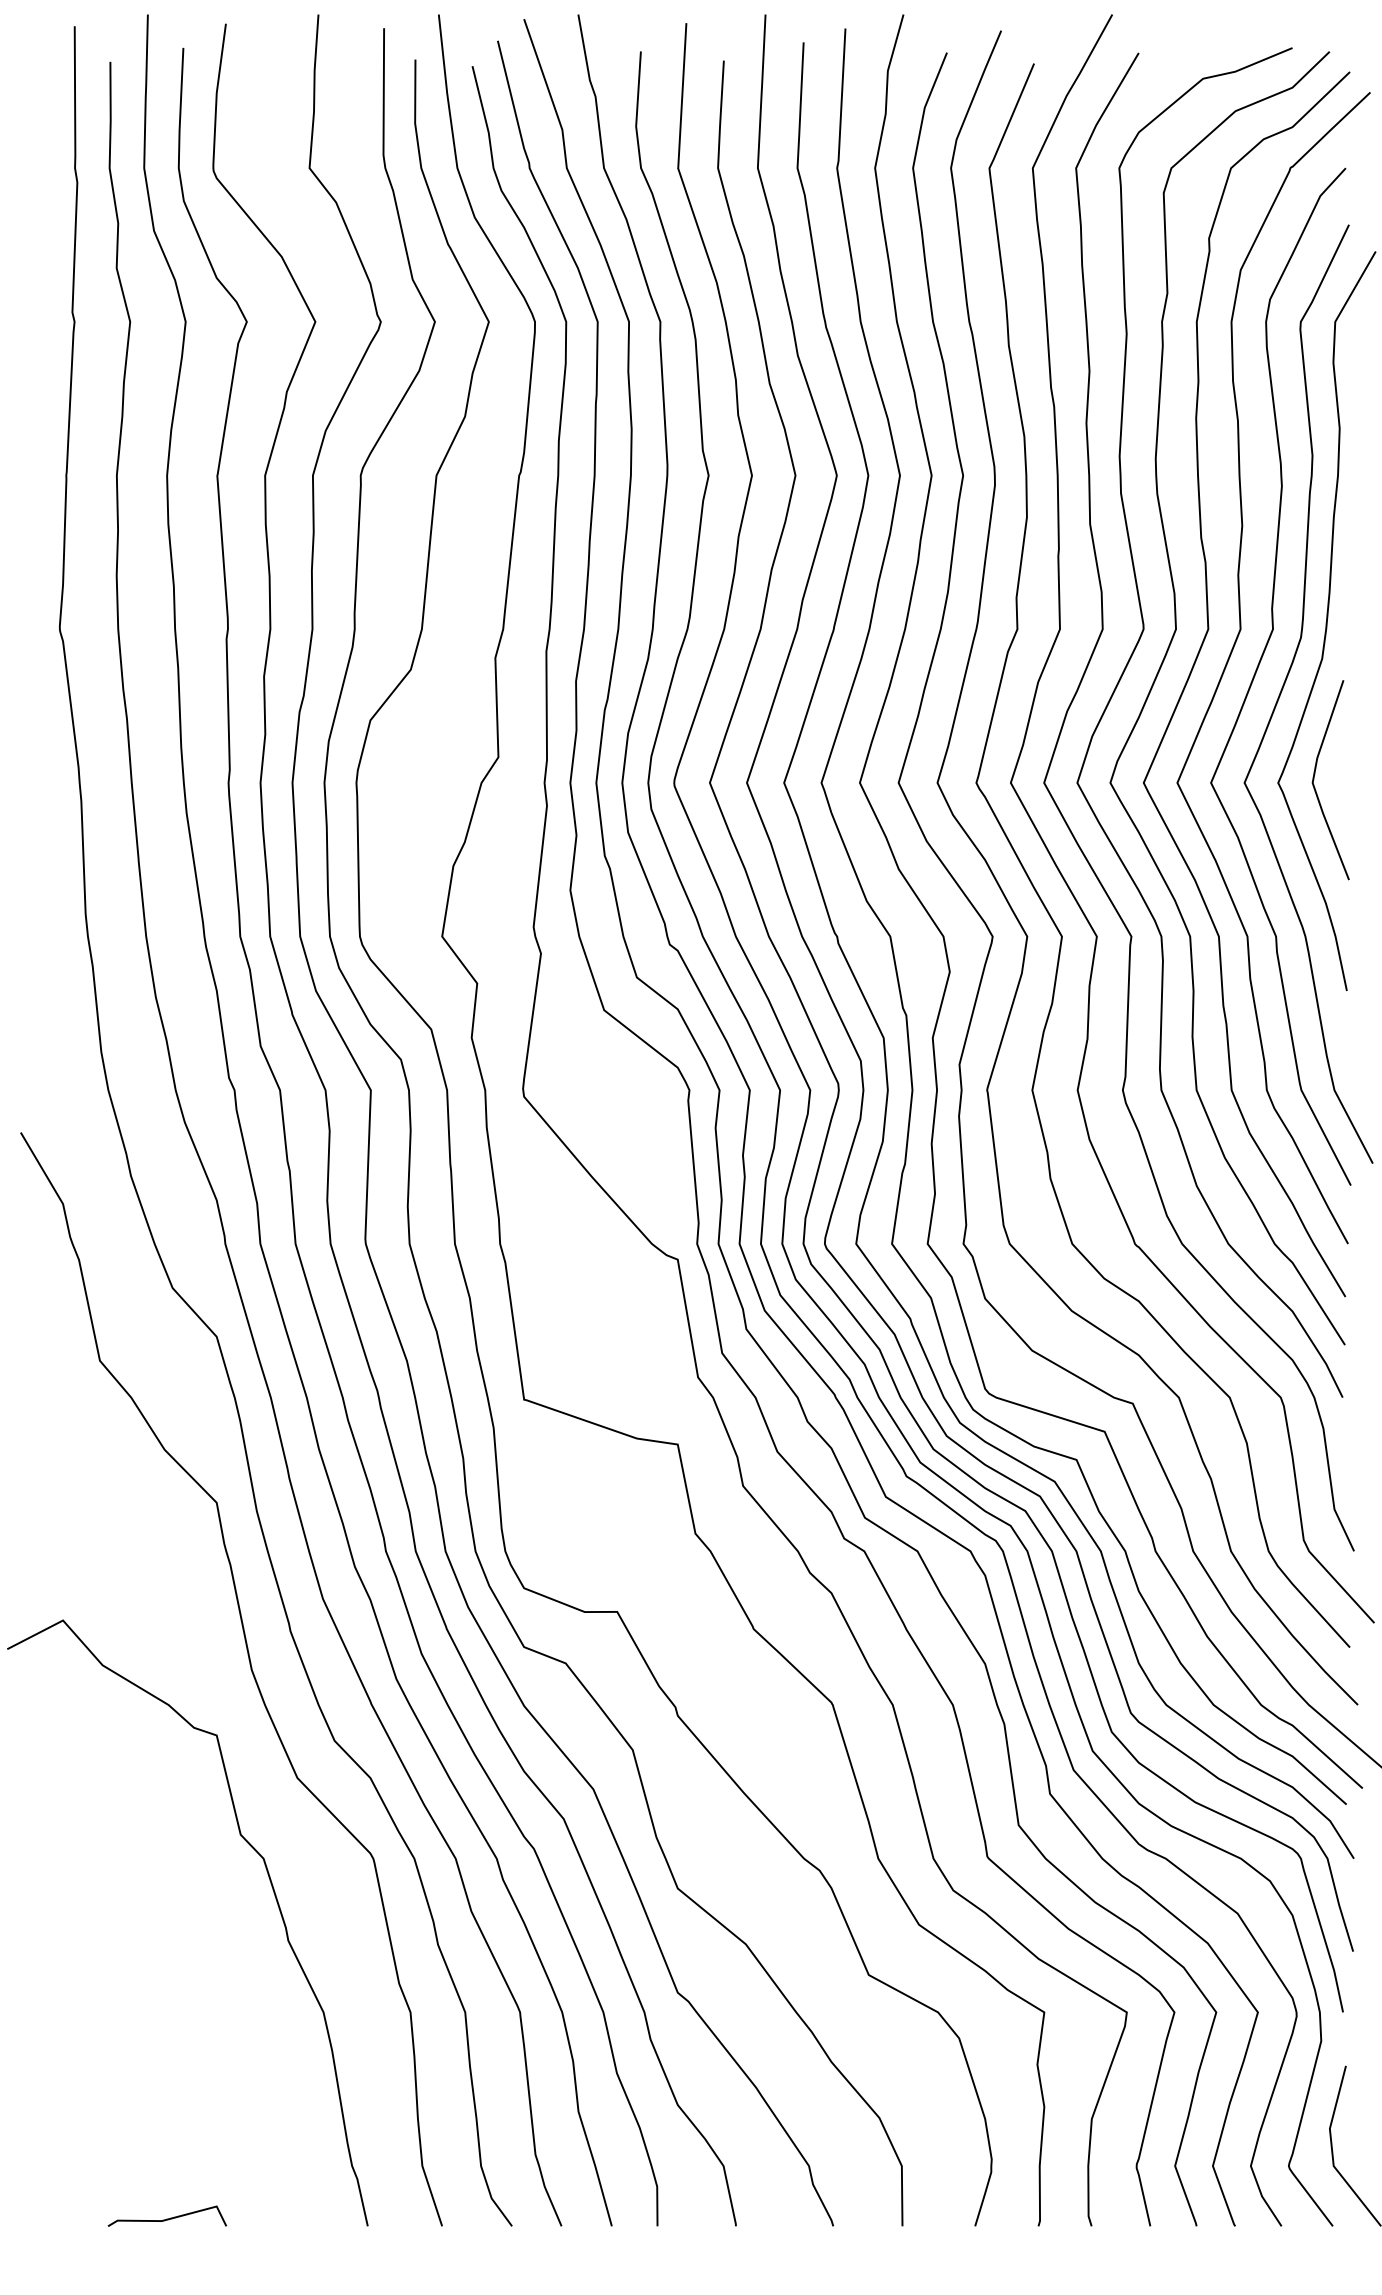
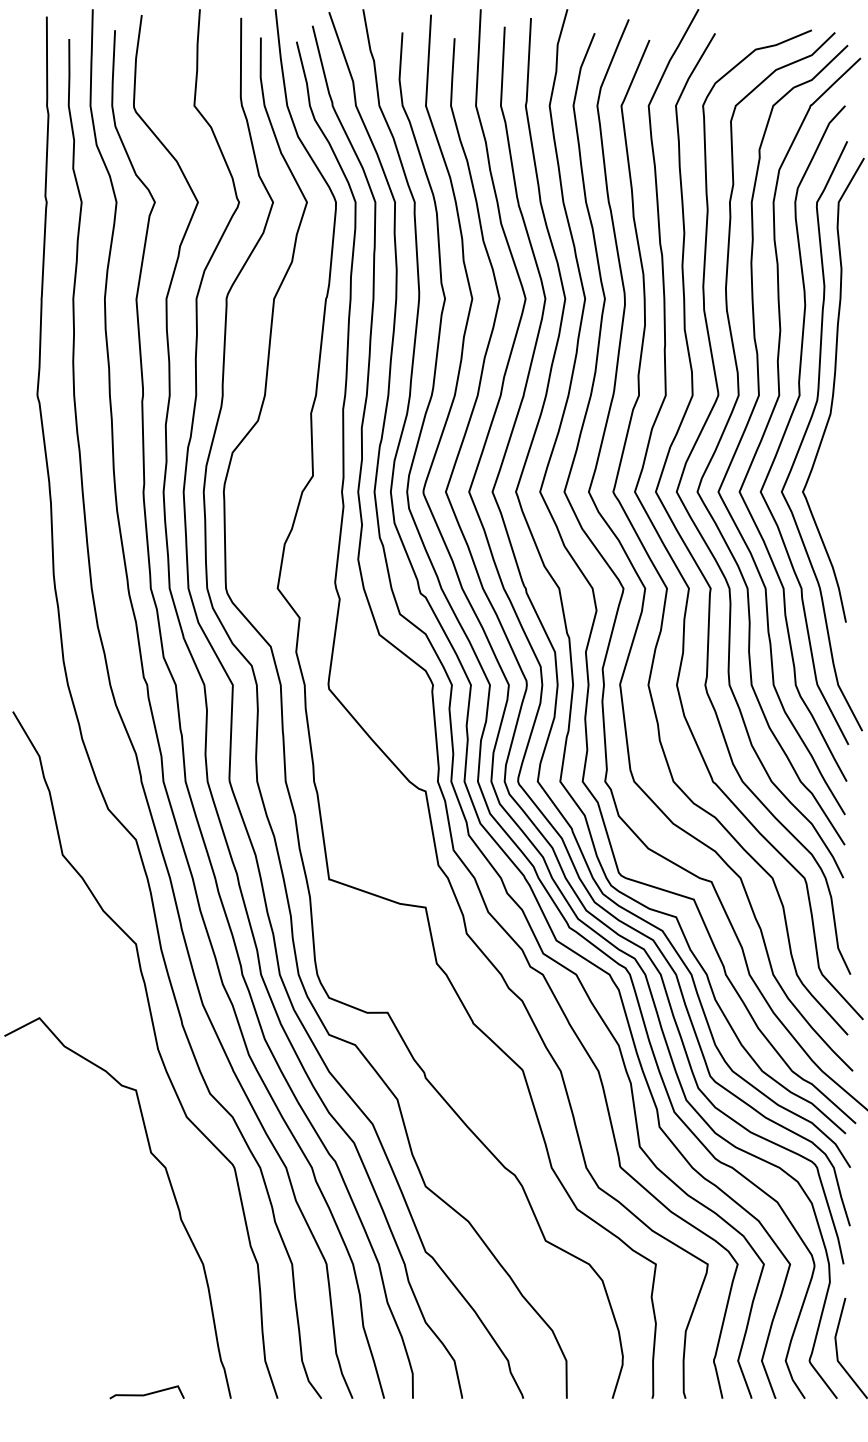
line: (1315, 777) -> (826, 488), removed
line: (166, 2217) -> (146, 1393), moved

